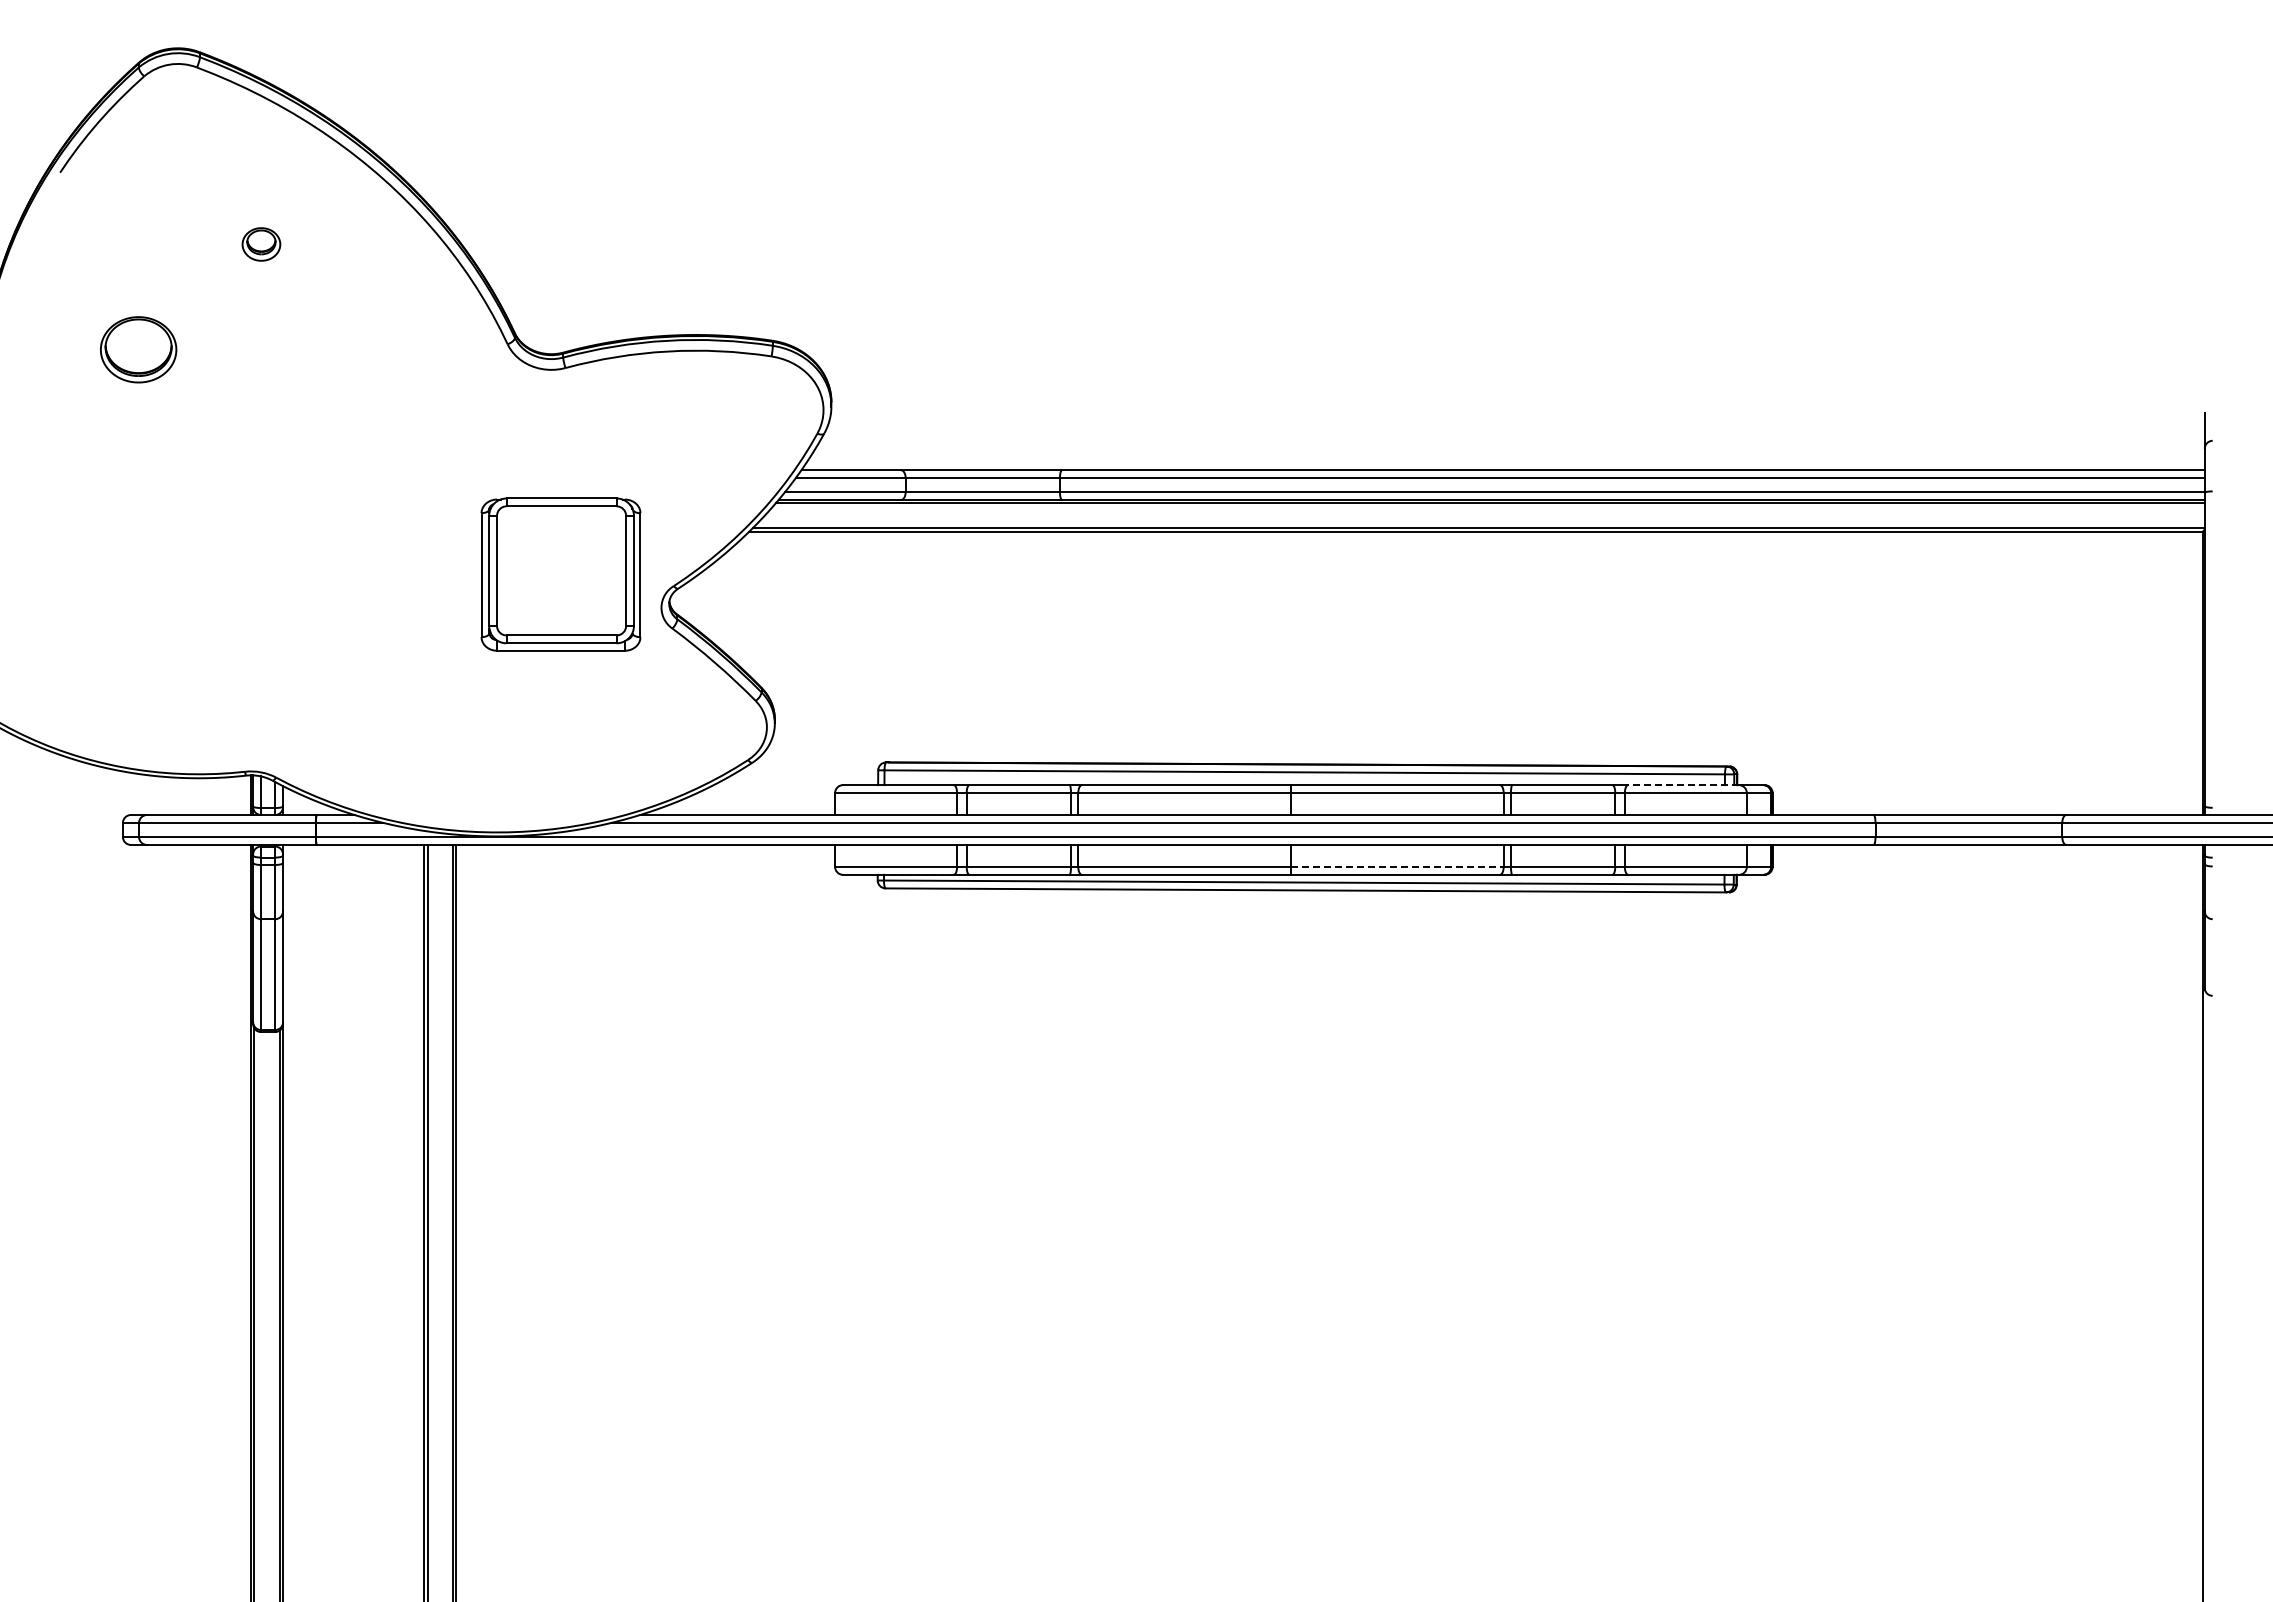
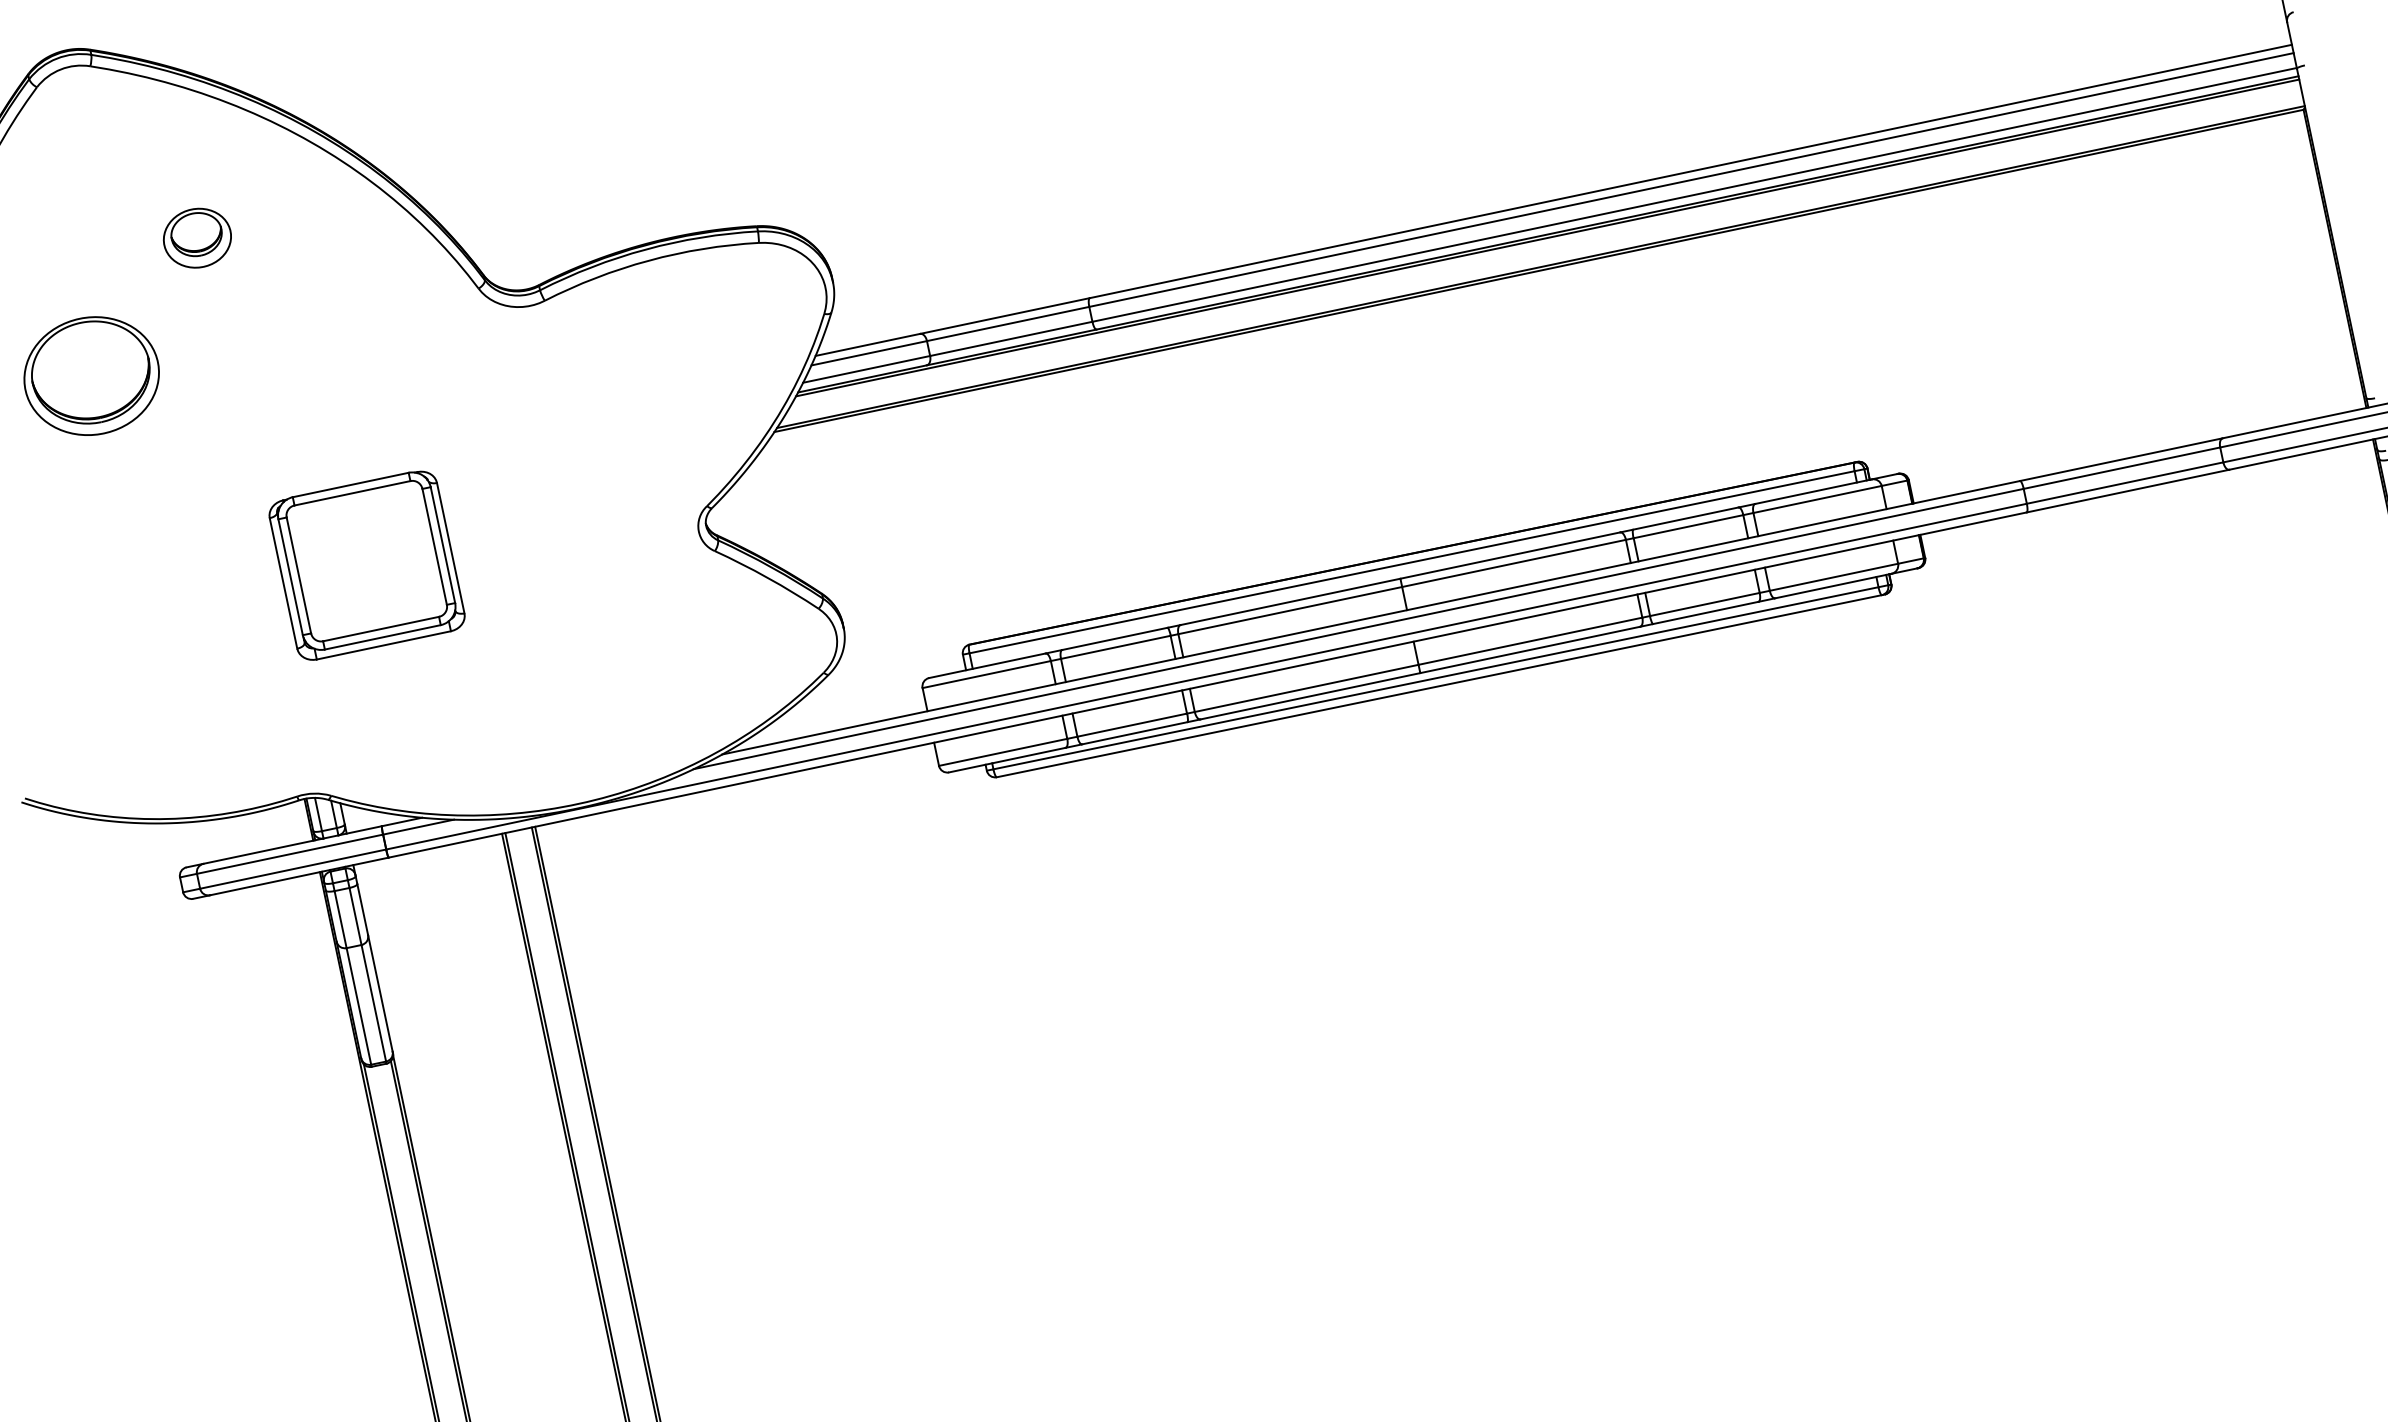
part: (261, 244) -> (197, 238), size x1.67
part: (138, 349) -> (91, 375), size x1.67
part: (560, 574) -> (366, 565), moved
line: (1683, 785) -> (1813, 492), dashed -> solid
line: (1397, 866) -> (1530, 640), dashed -> solid

